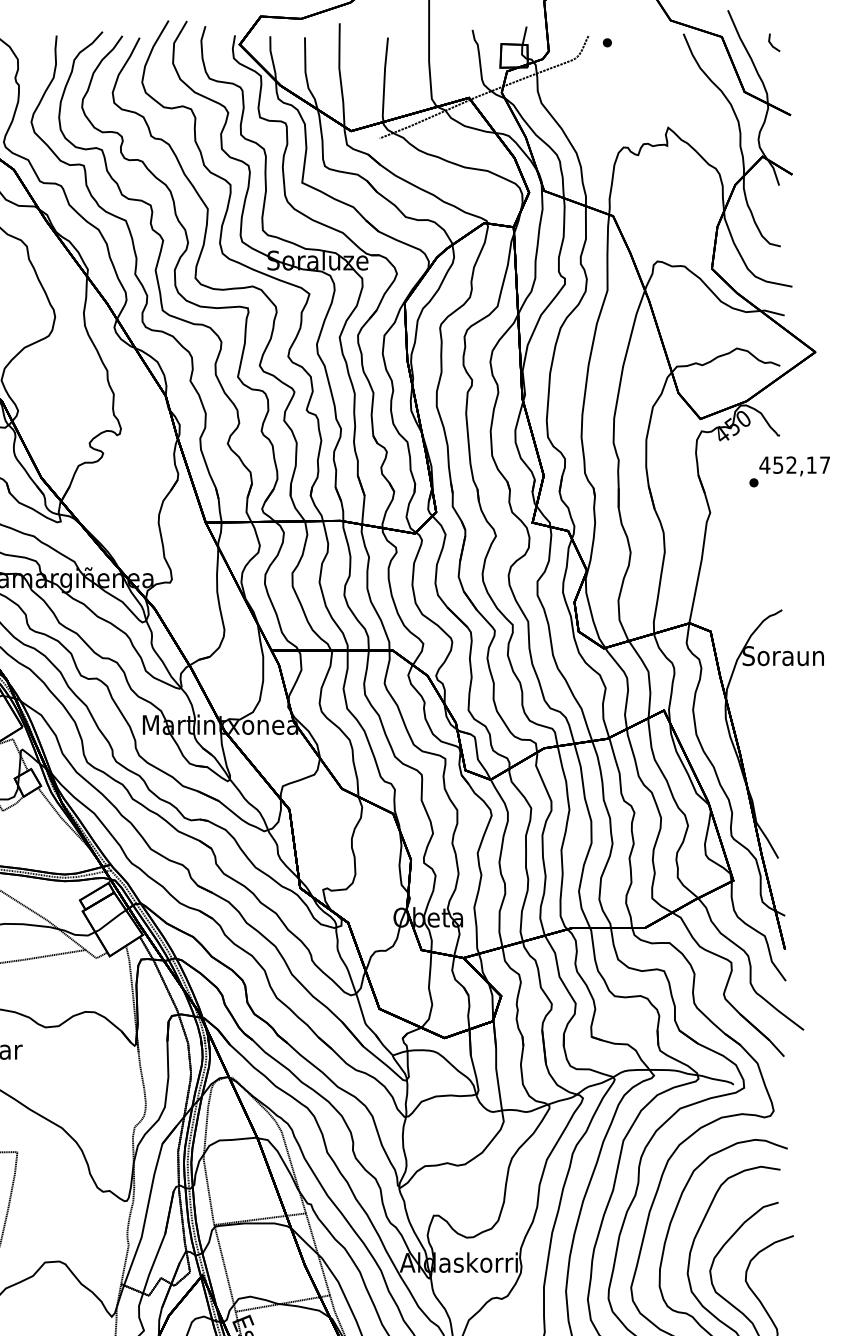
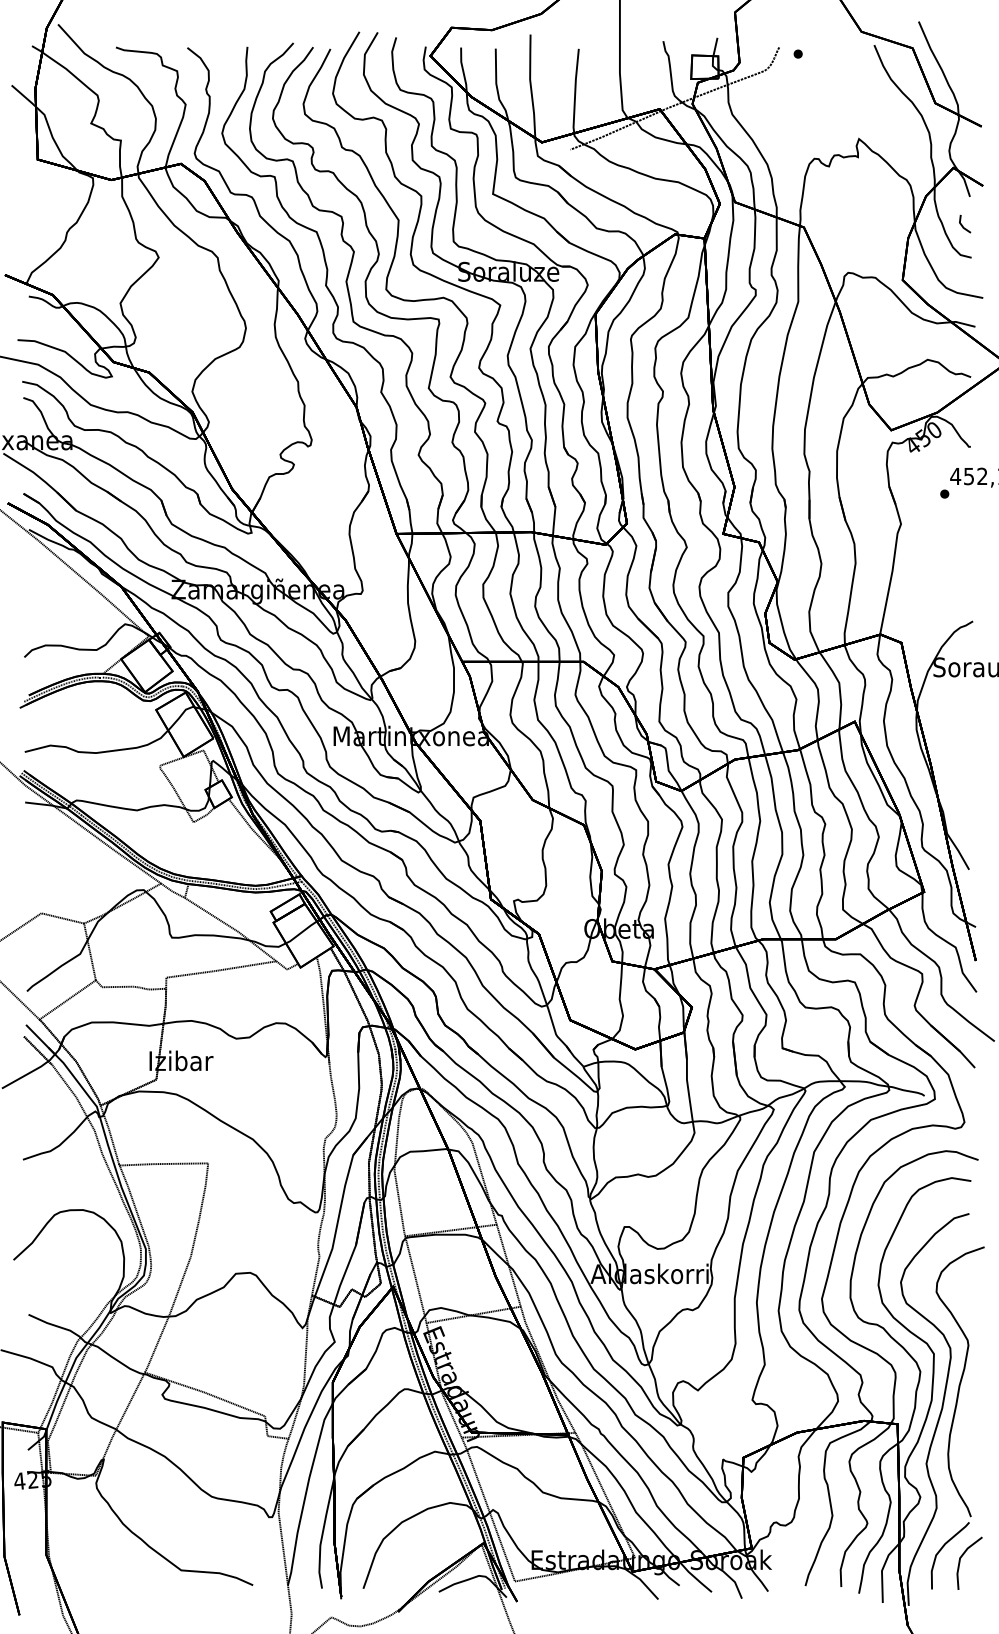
line: (772, 44) -> (963, 225), moved

